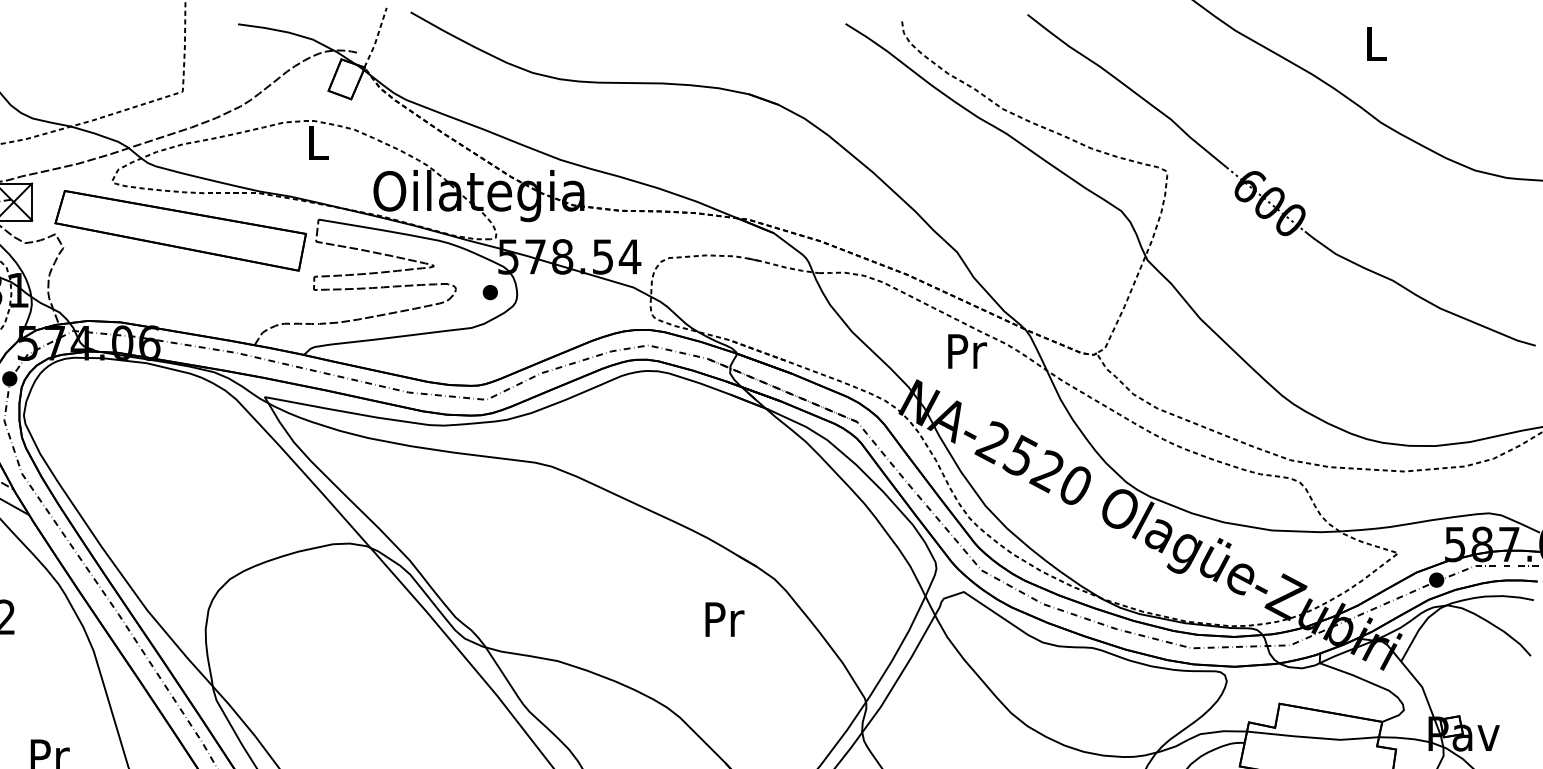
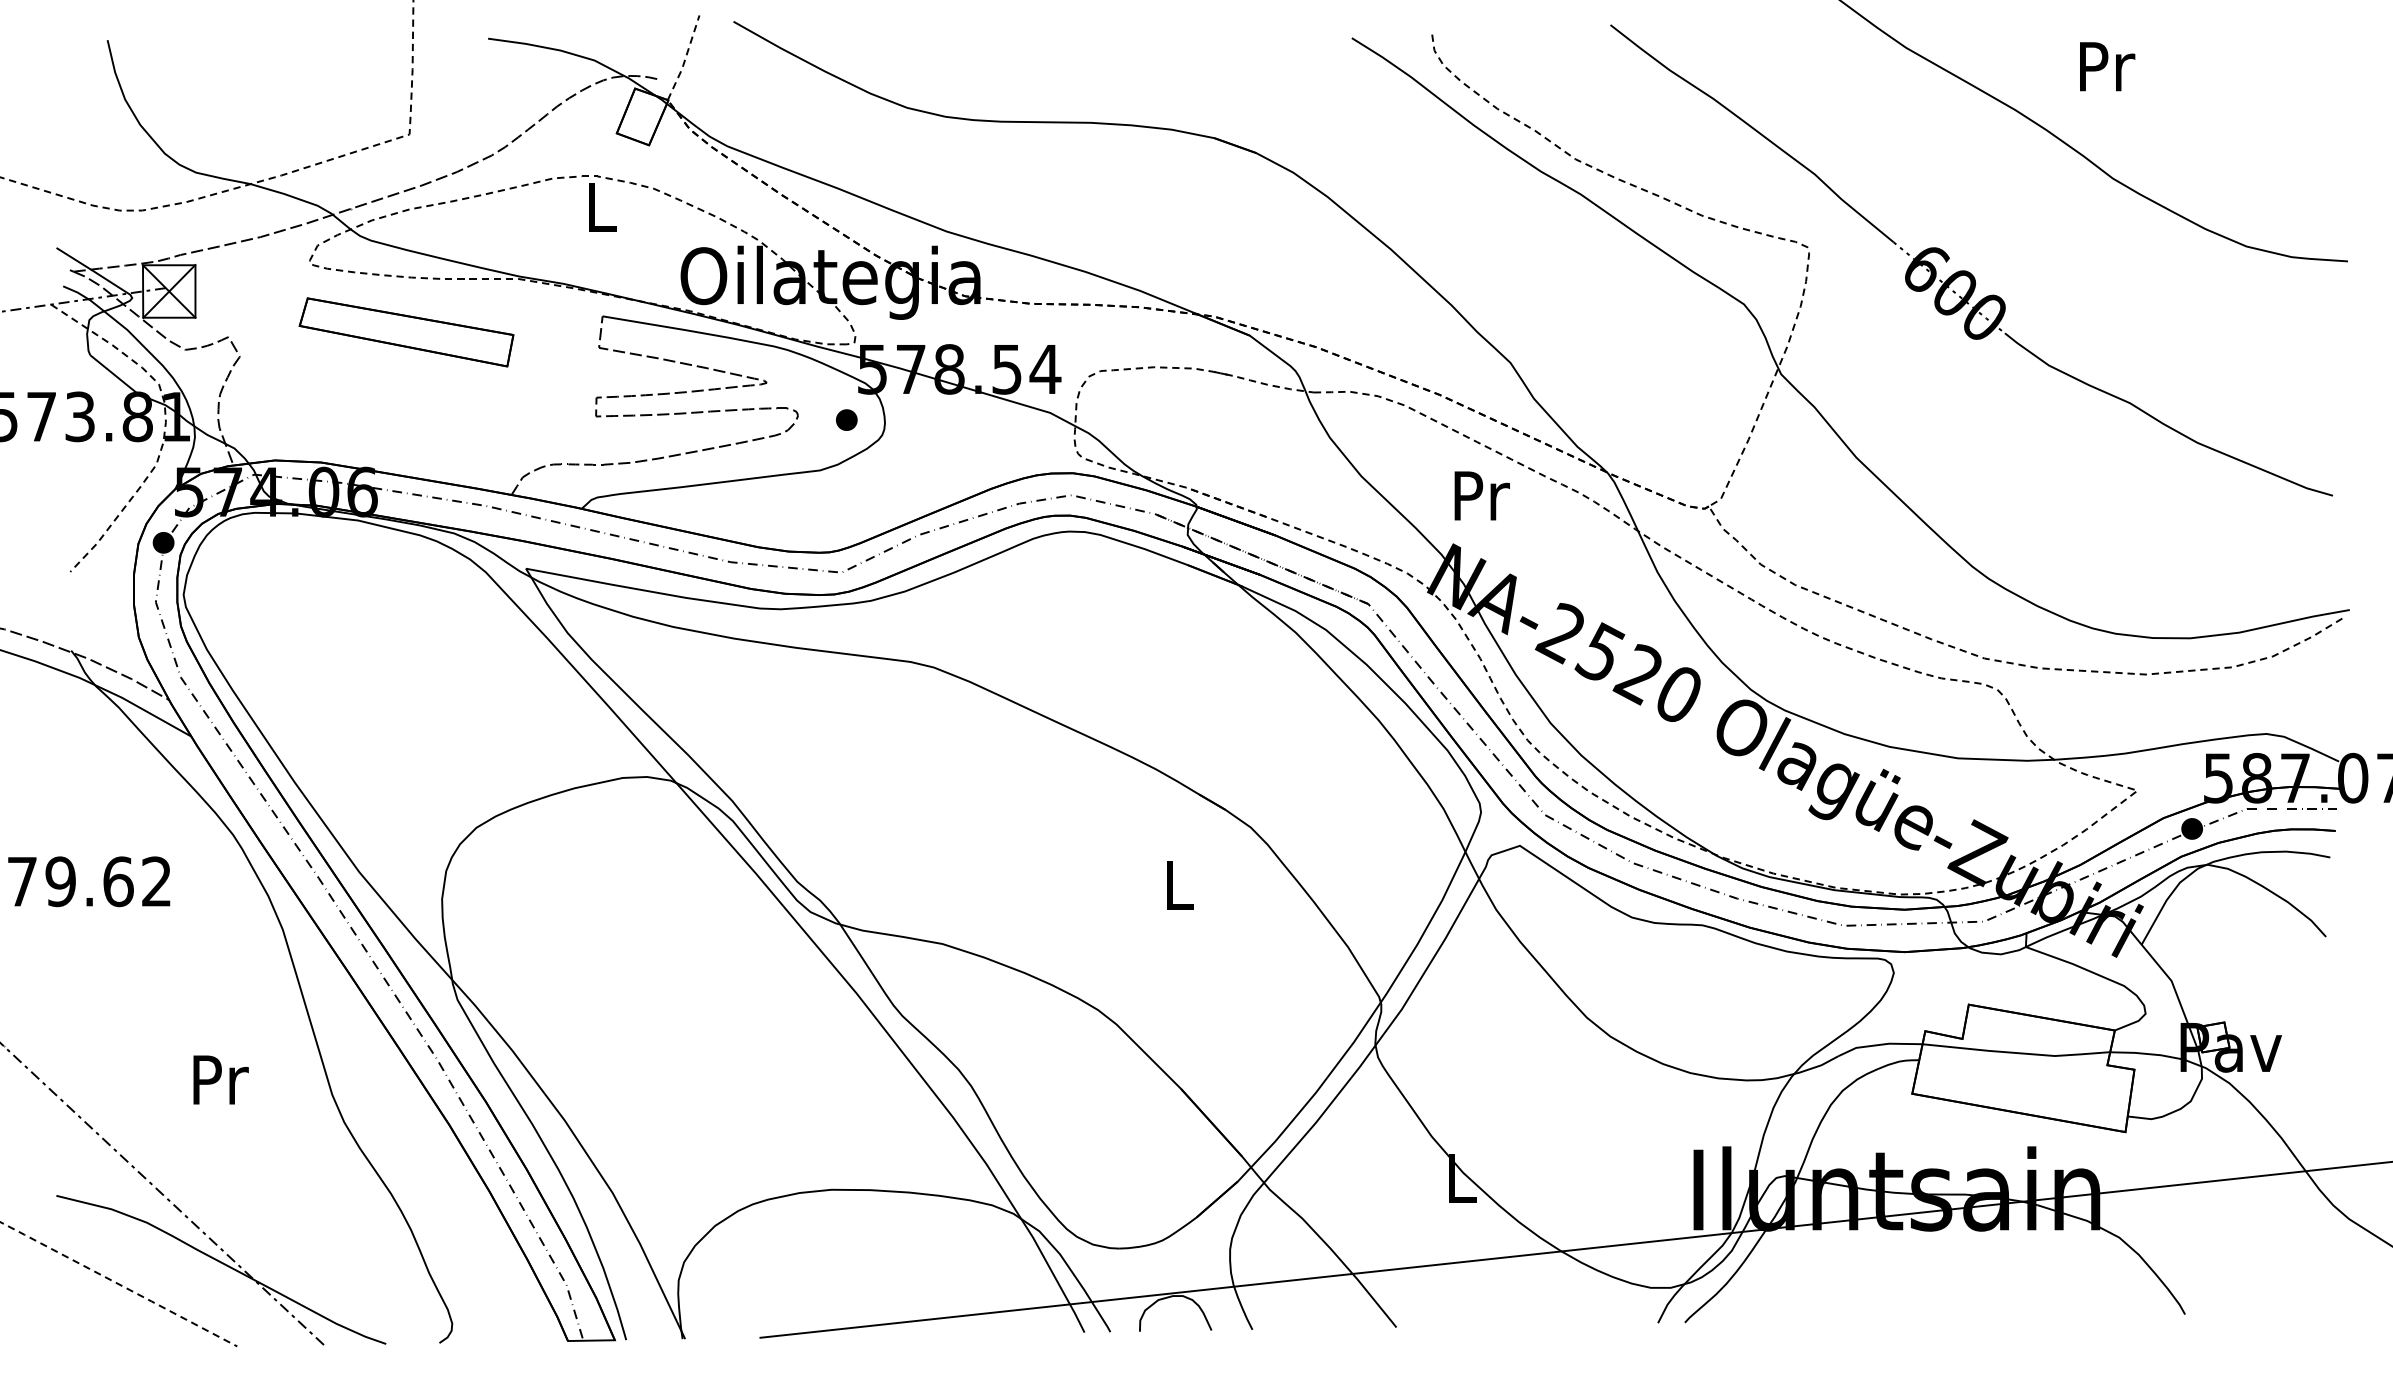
text: (1377, 43) -> (2107, 66), L -> Pr
part: (180, 230) -> (406, 332), size x0.6
text: (967, 351) -> (1481, 495), moved
text: (725, 619) -> (1180, 884), Pr -> L

